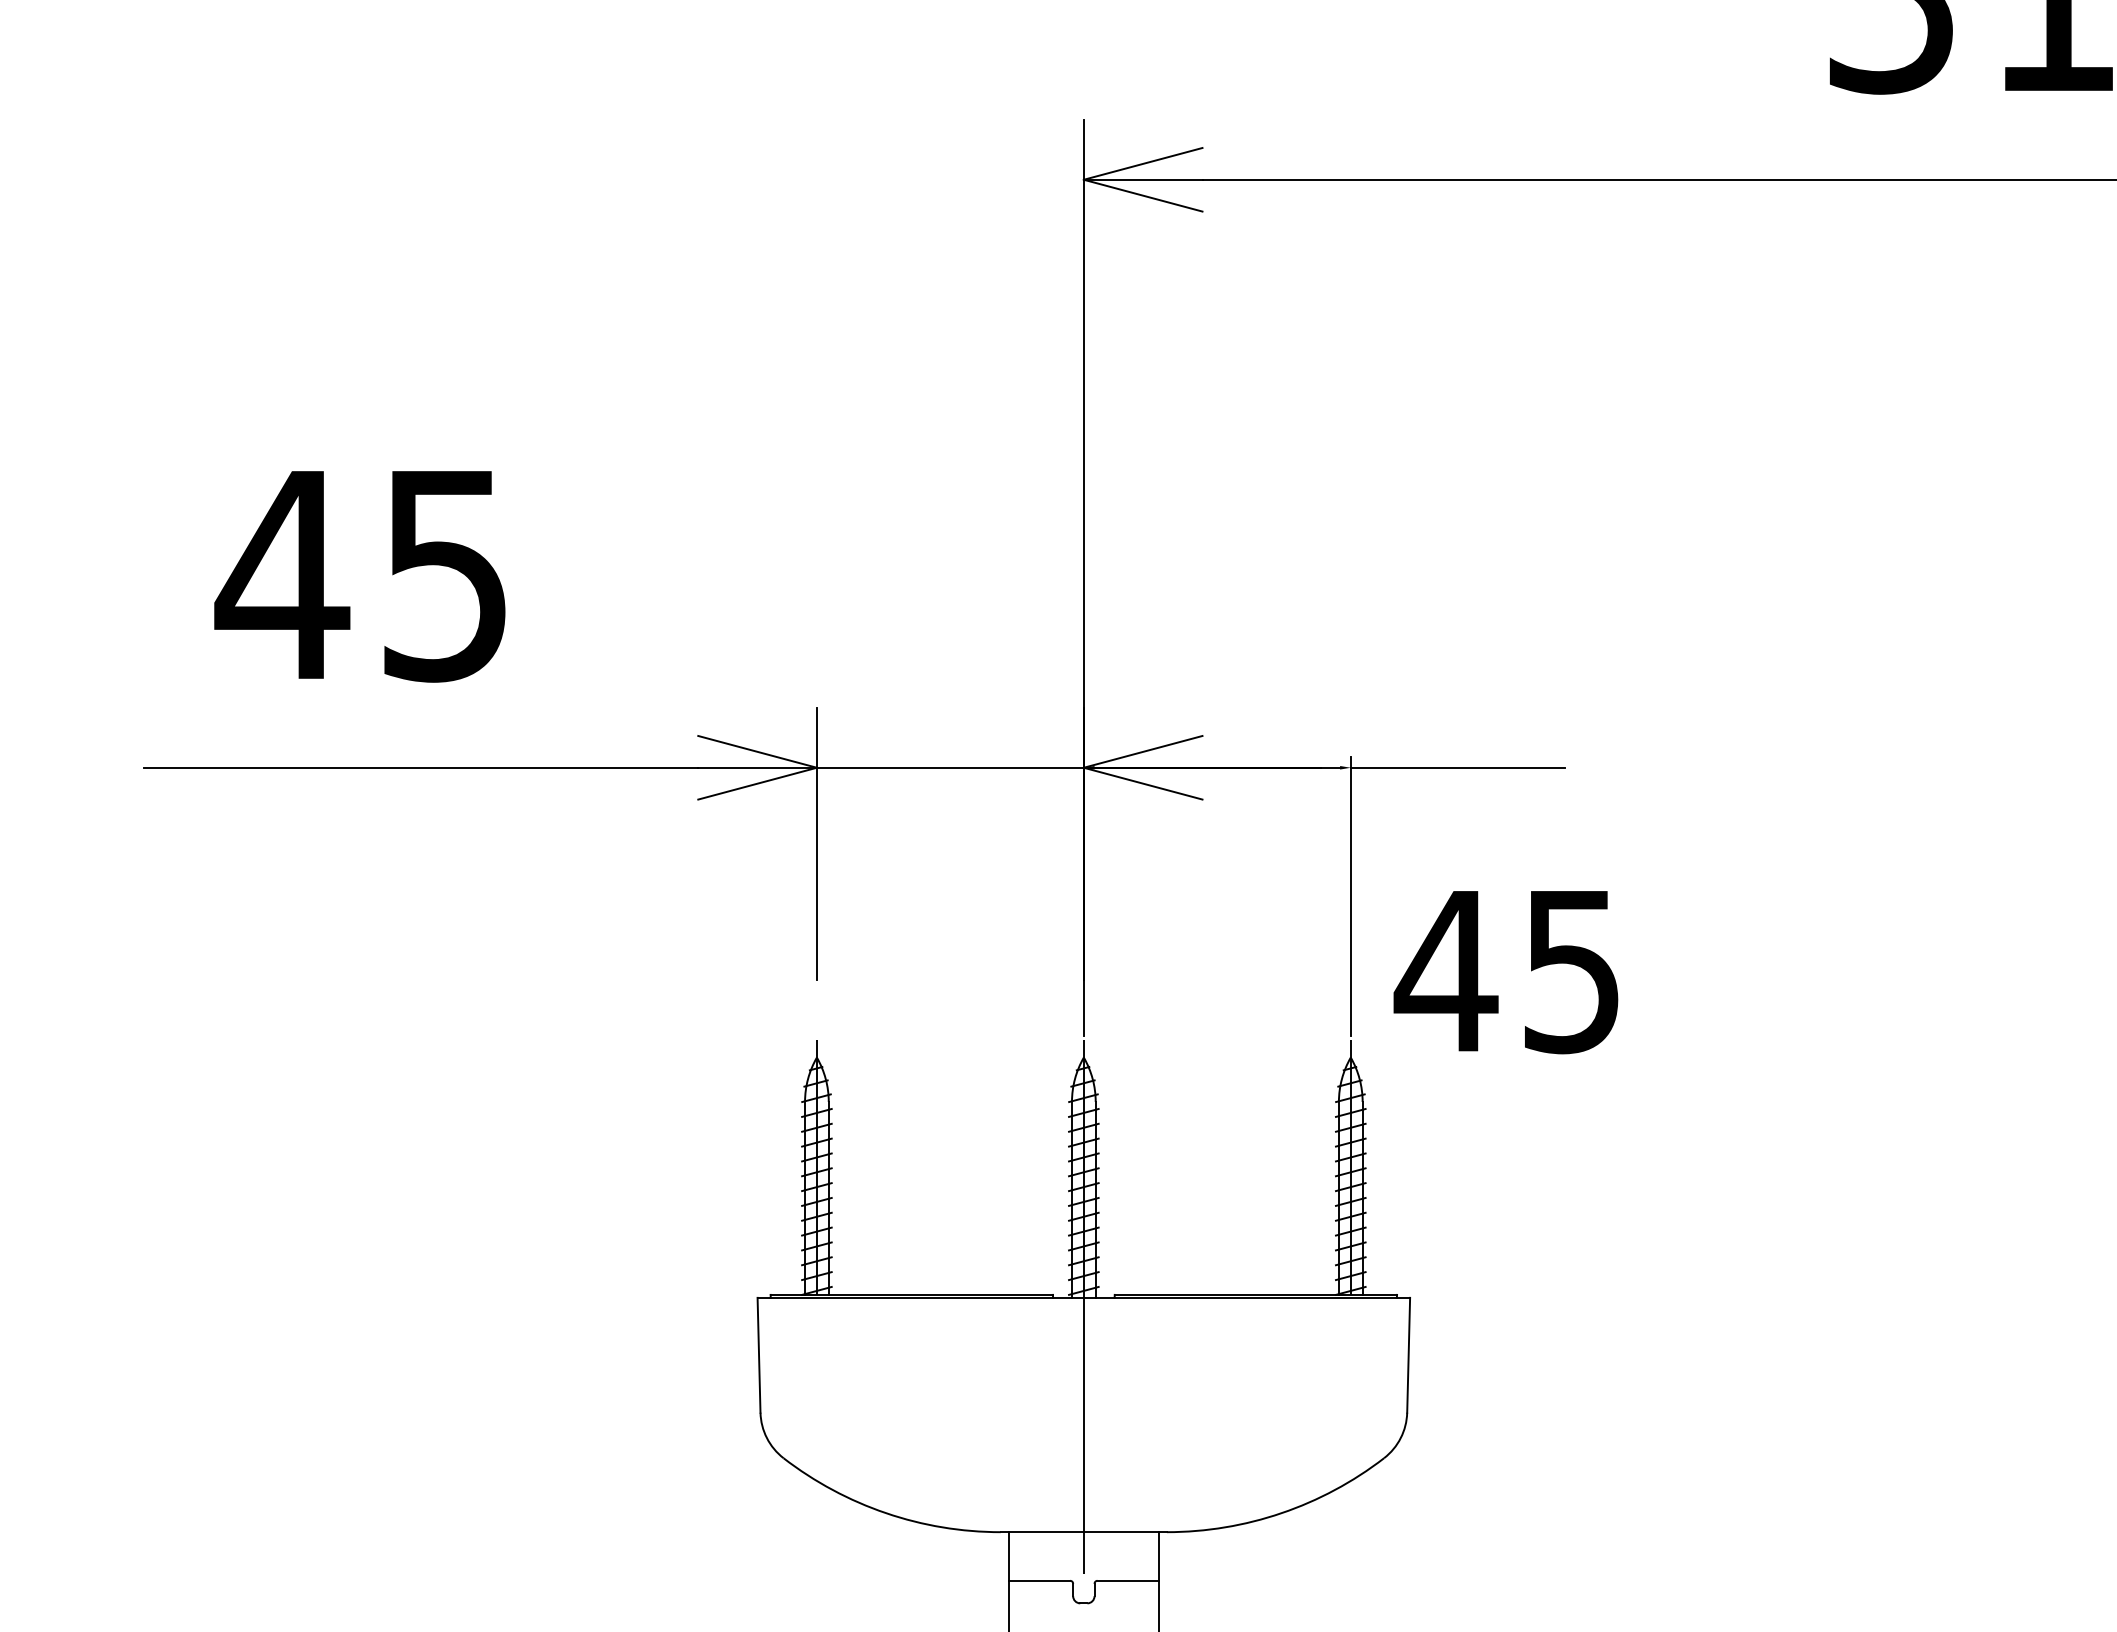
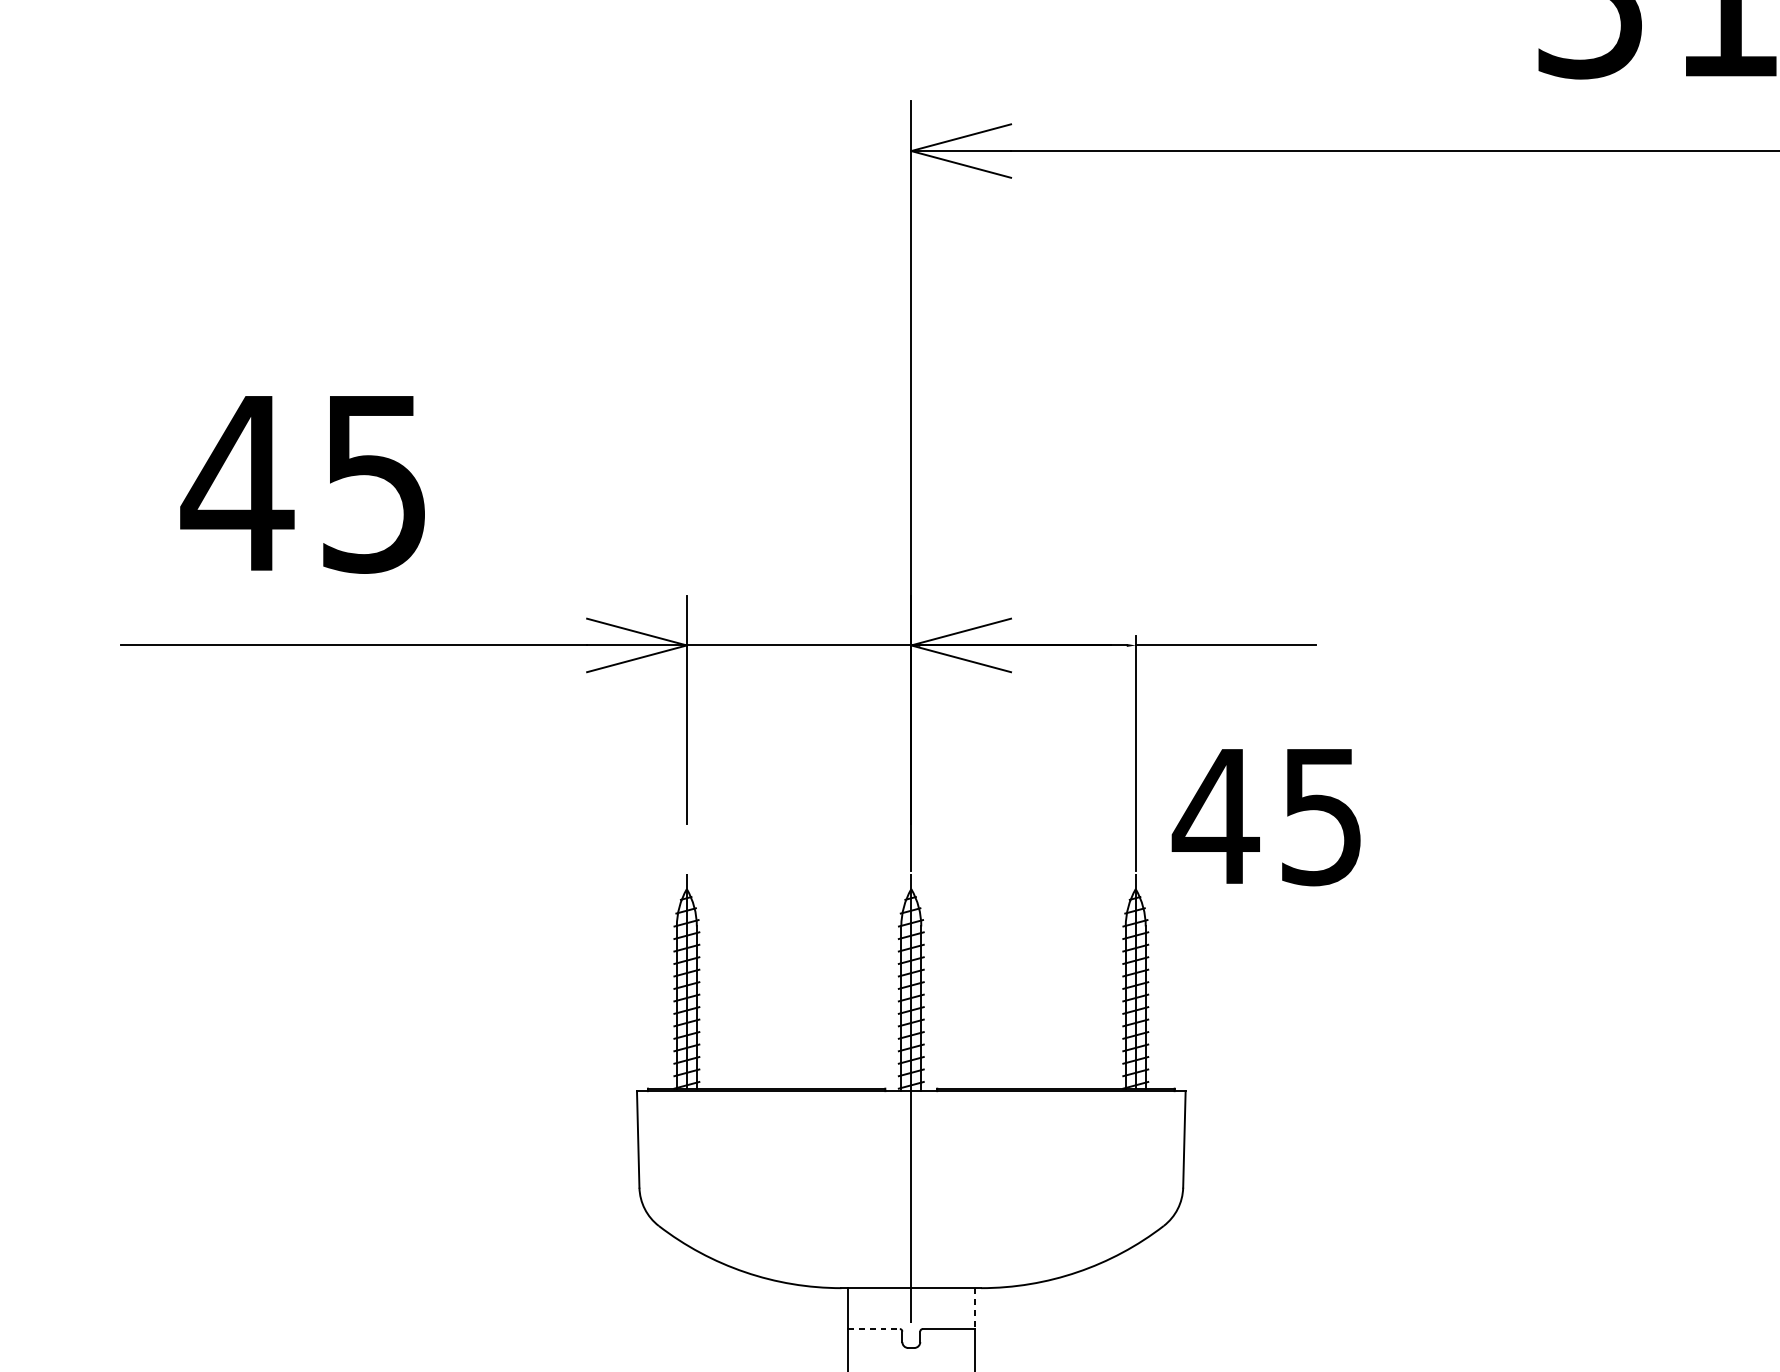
line: (1159, 1556) -> (974, 1308), solid -> dashed
line: (1039, 1580) -> (874, 1328), solid -> dashed

